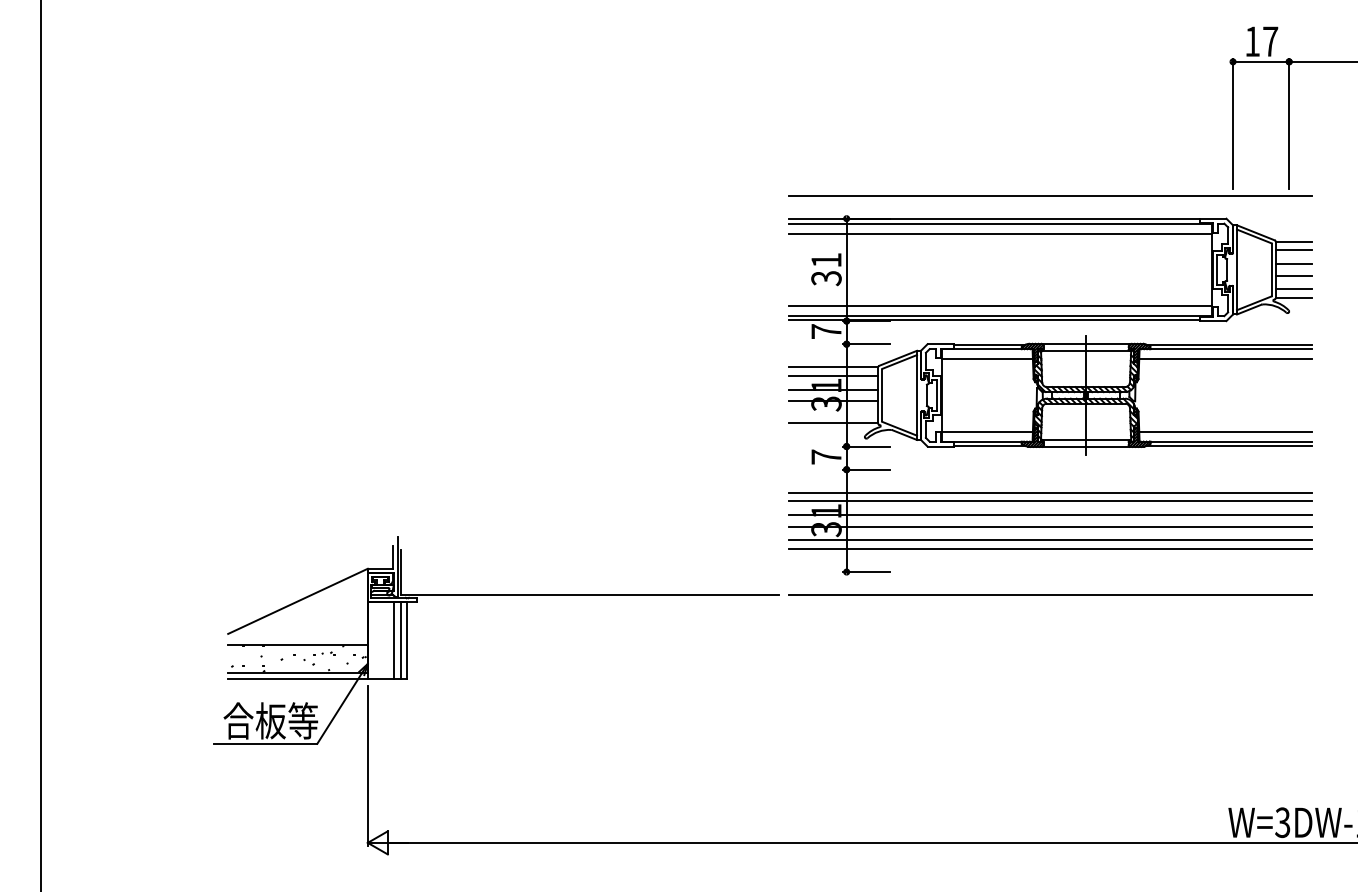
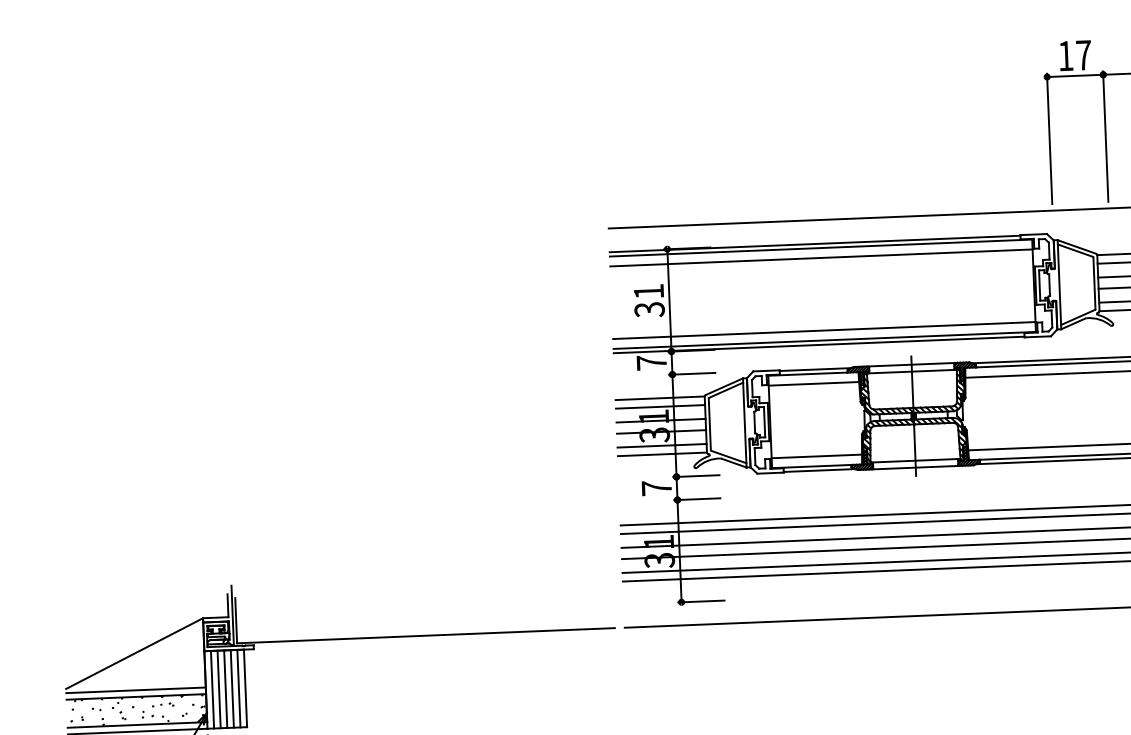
line: (833, 414) -> (662, 445), added
line: (297, 638) -> (135, 690), added
line: (374, 640) -> (212, 689), added
line: (381, 640) -> (219, 689), added
line: (387, 640) -> (225, 689), added

